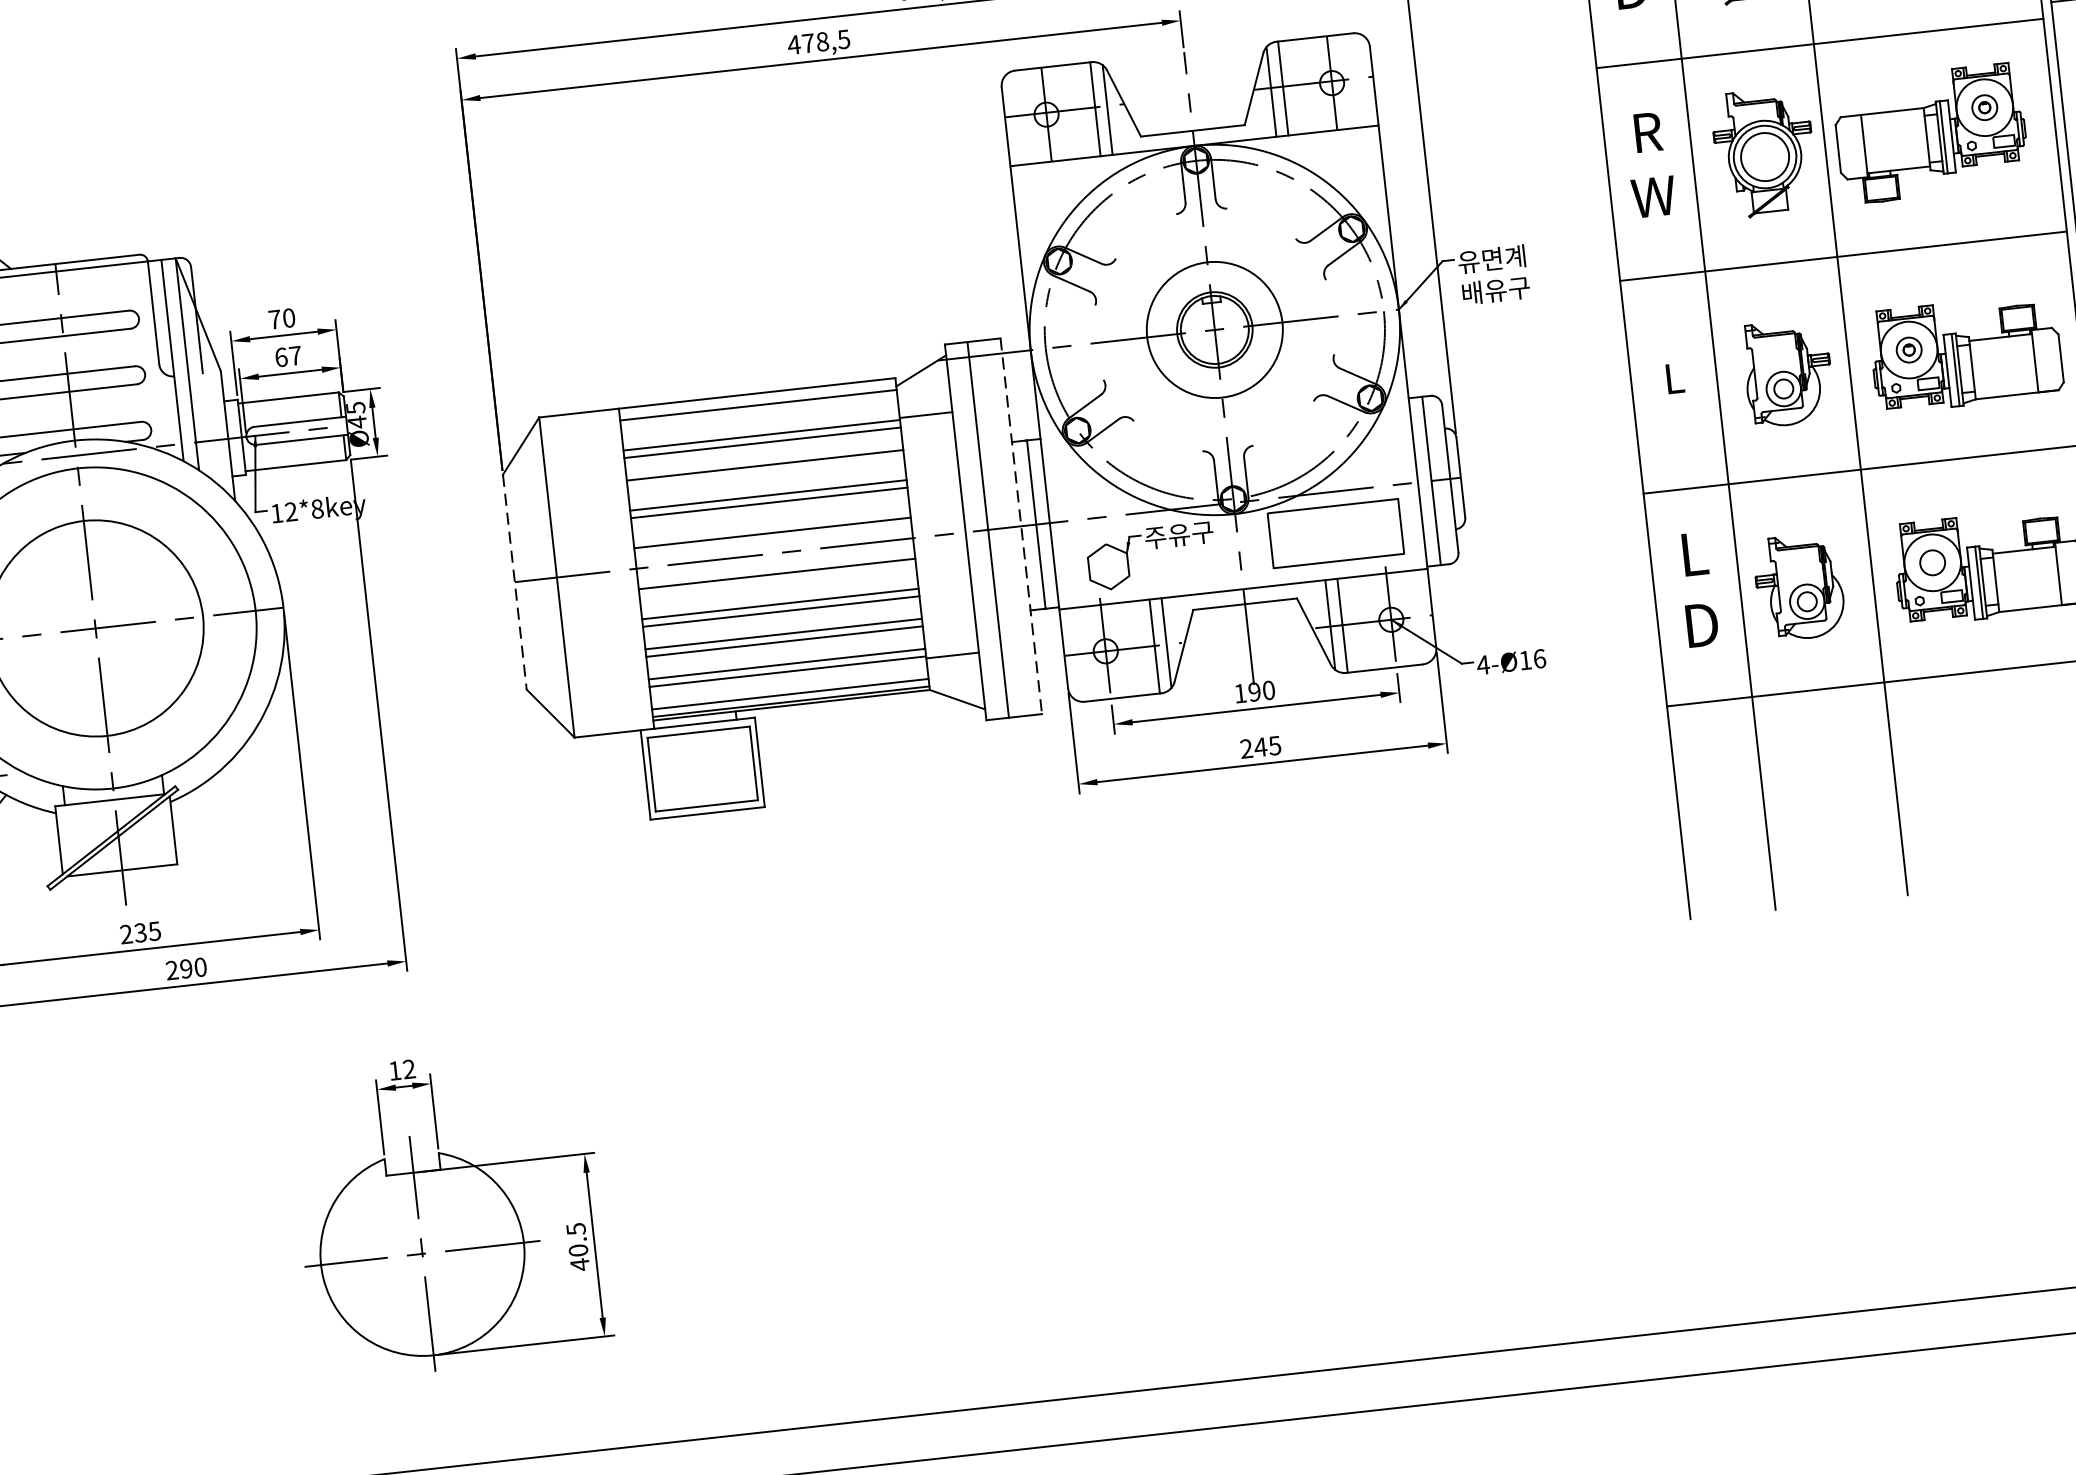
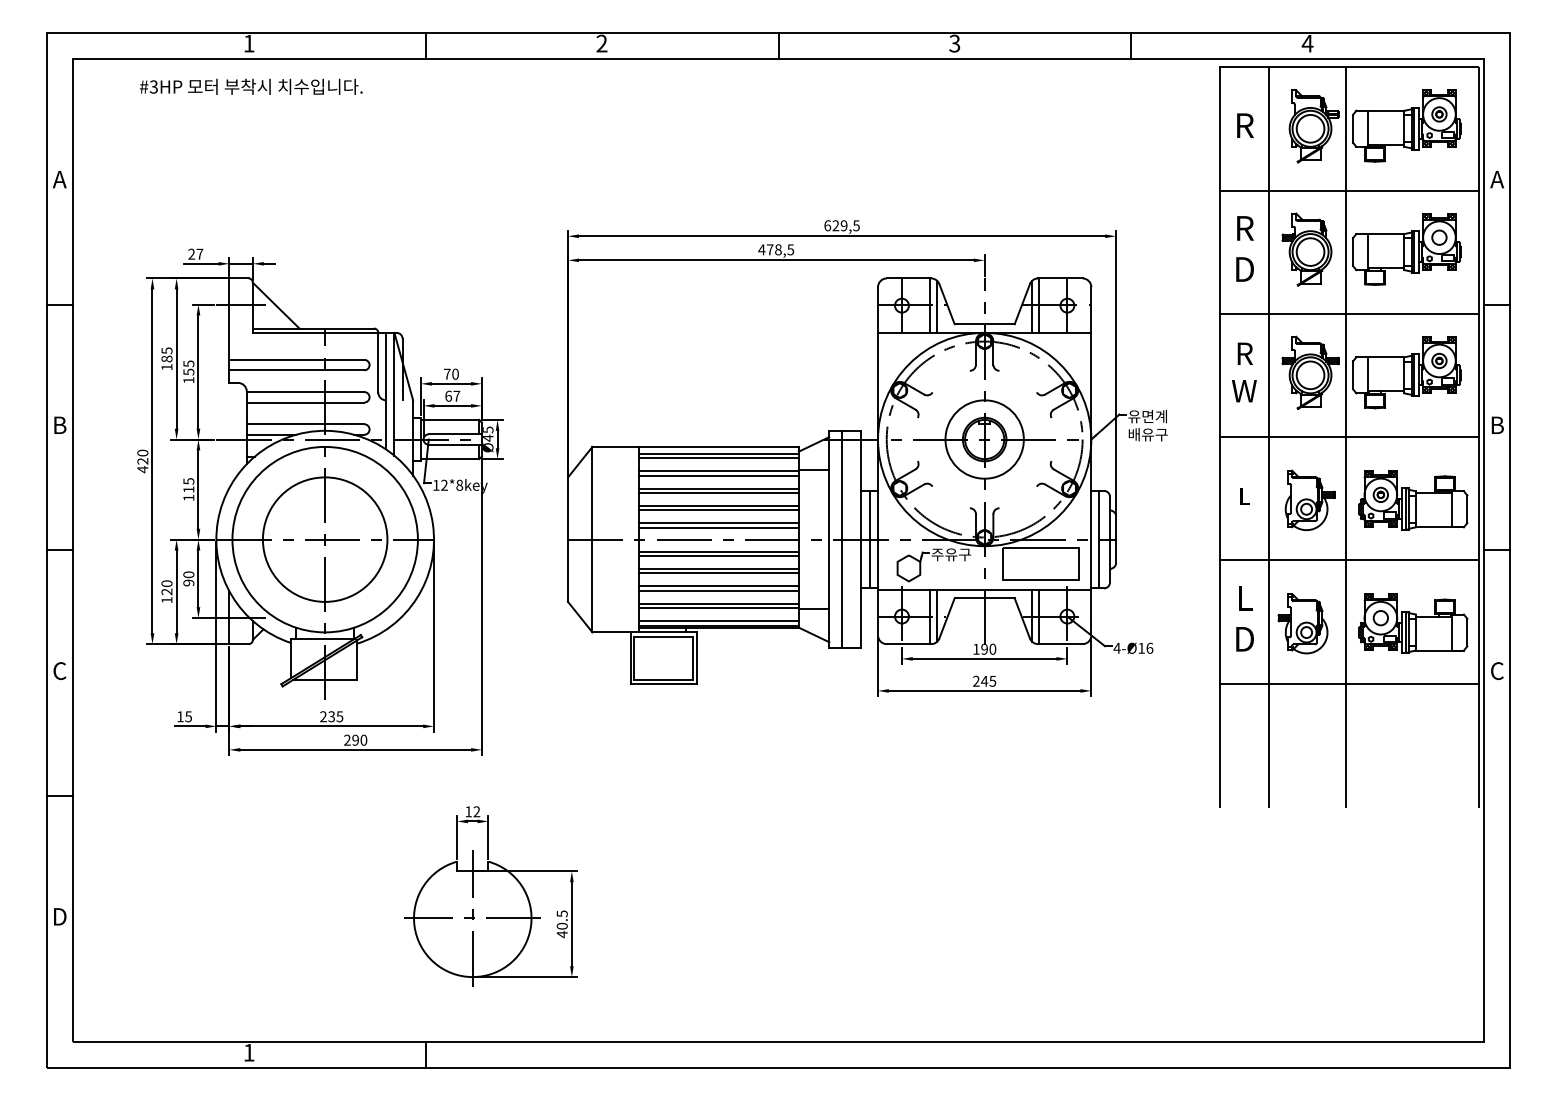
line: (759, 413) -> (718, 458), added
line: (765, 472) -> (718, 492), added
line: (771, 525) -> (718, 523), added
line: (1021, 525) -> (861, 539), dashed -> solid
line: (777, 580) -> (718, 555), added
line: (515, 583) -> (568, 540), dashed -> solid

